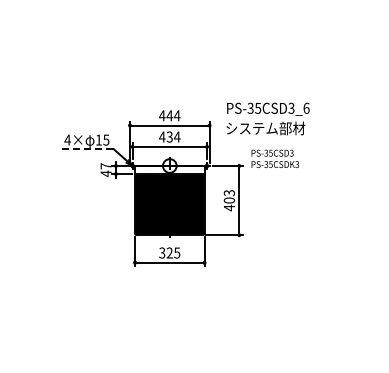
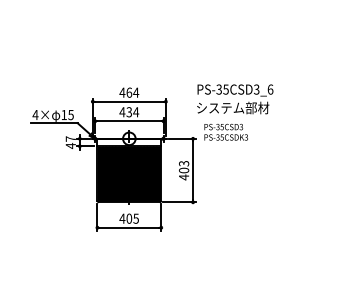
text: (169, 115) -> (129, 92), 444 -> 464
text: (267, 118) -> (234, 98), moved
line: (87, 149) -> (53, 123), dashed -> solid
text: (165, 252) -> (125, 218), 325 -> 405

